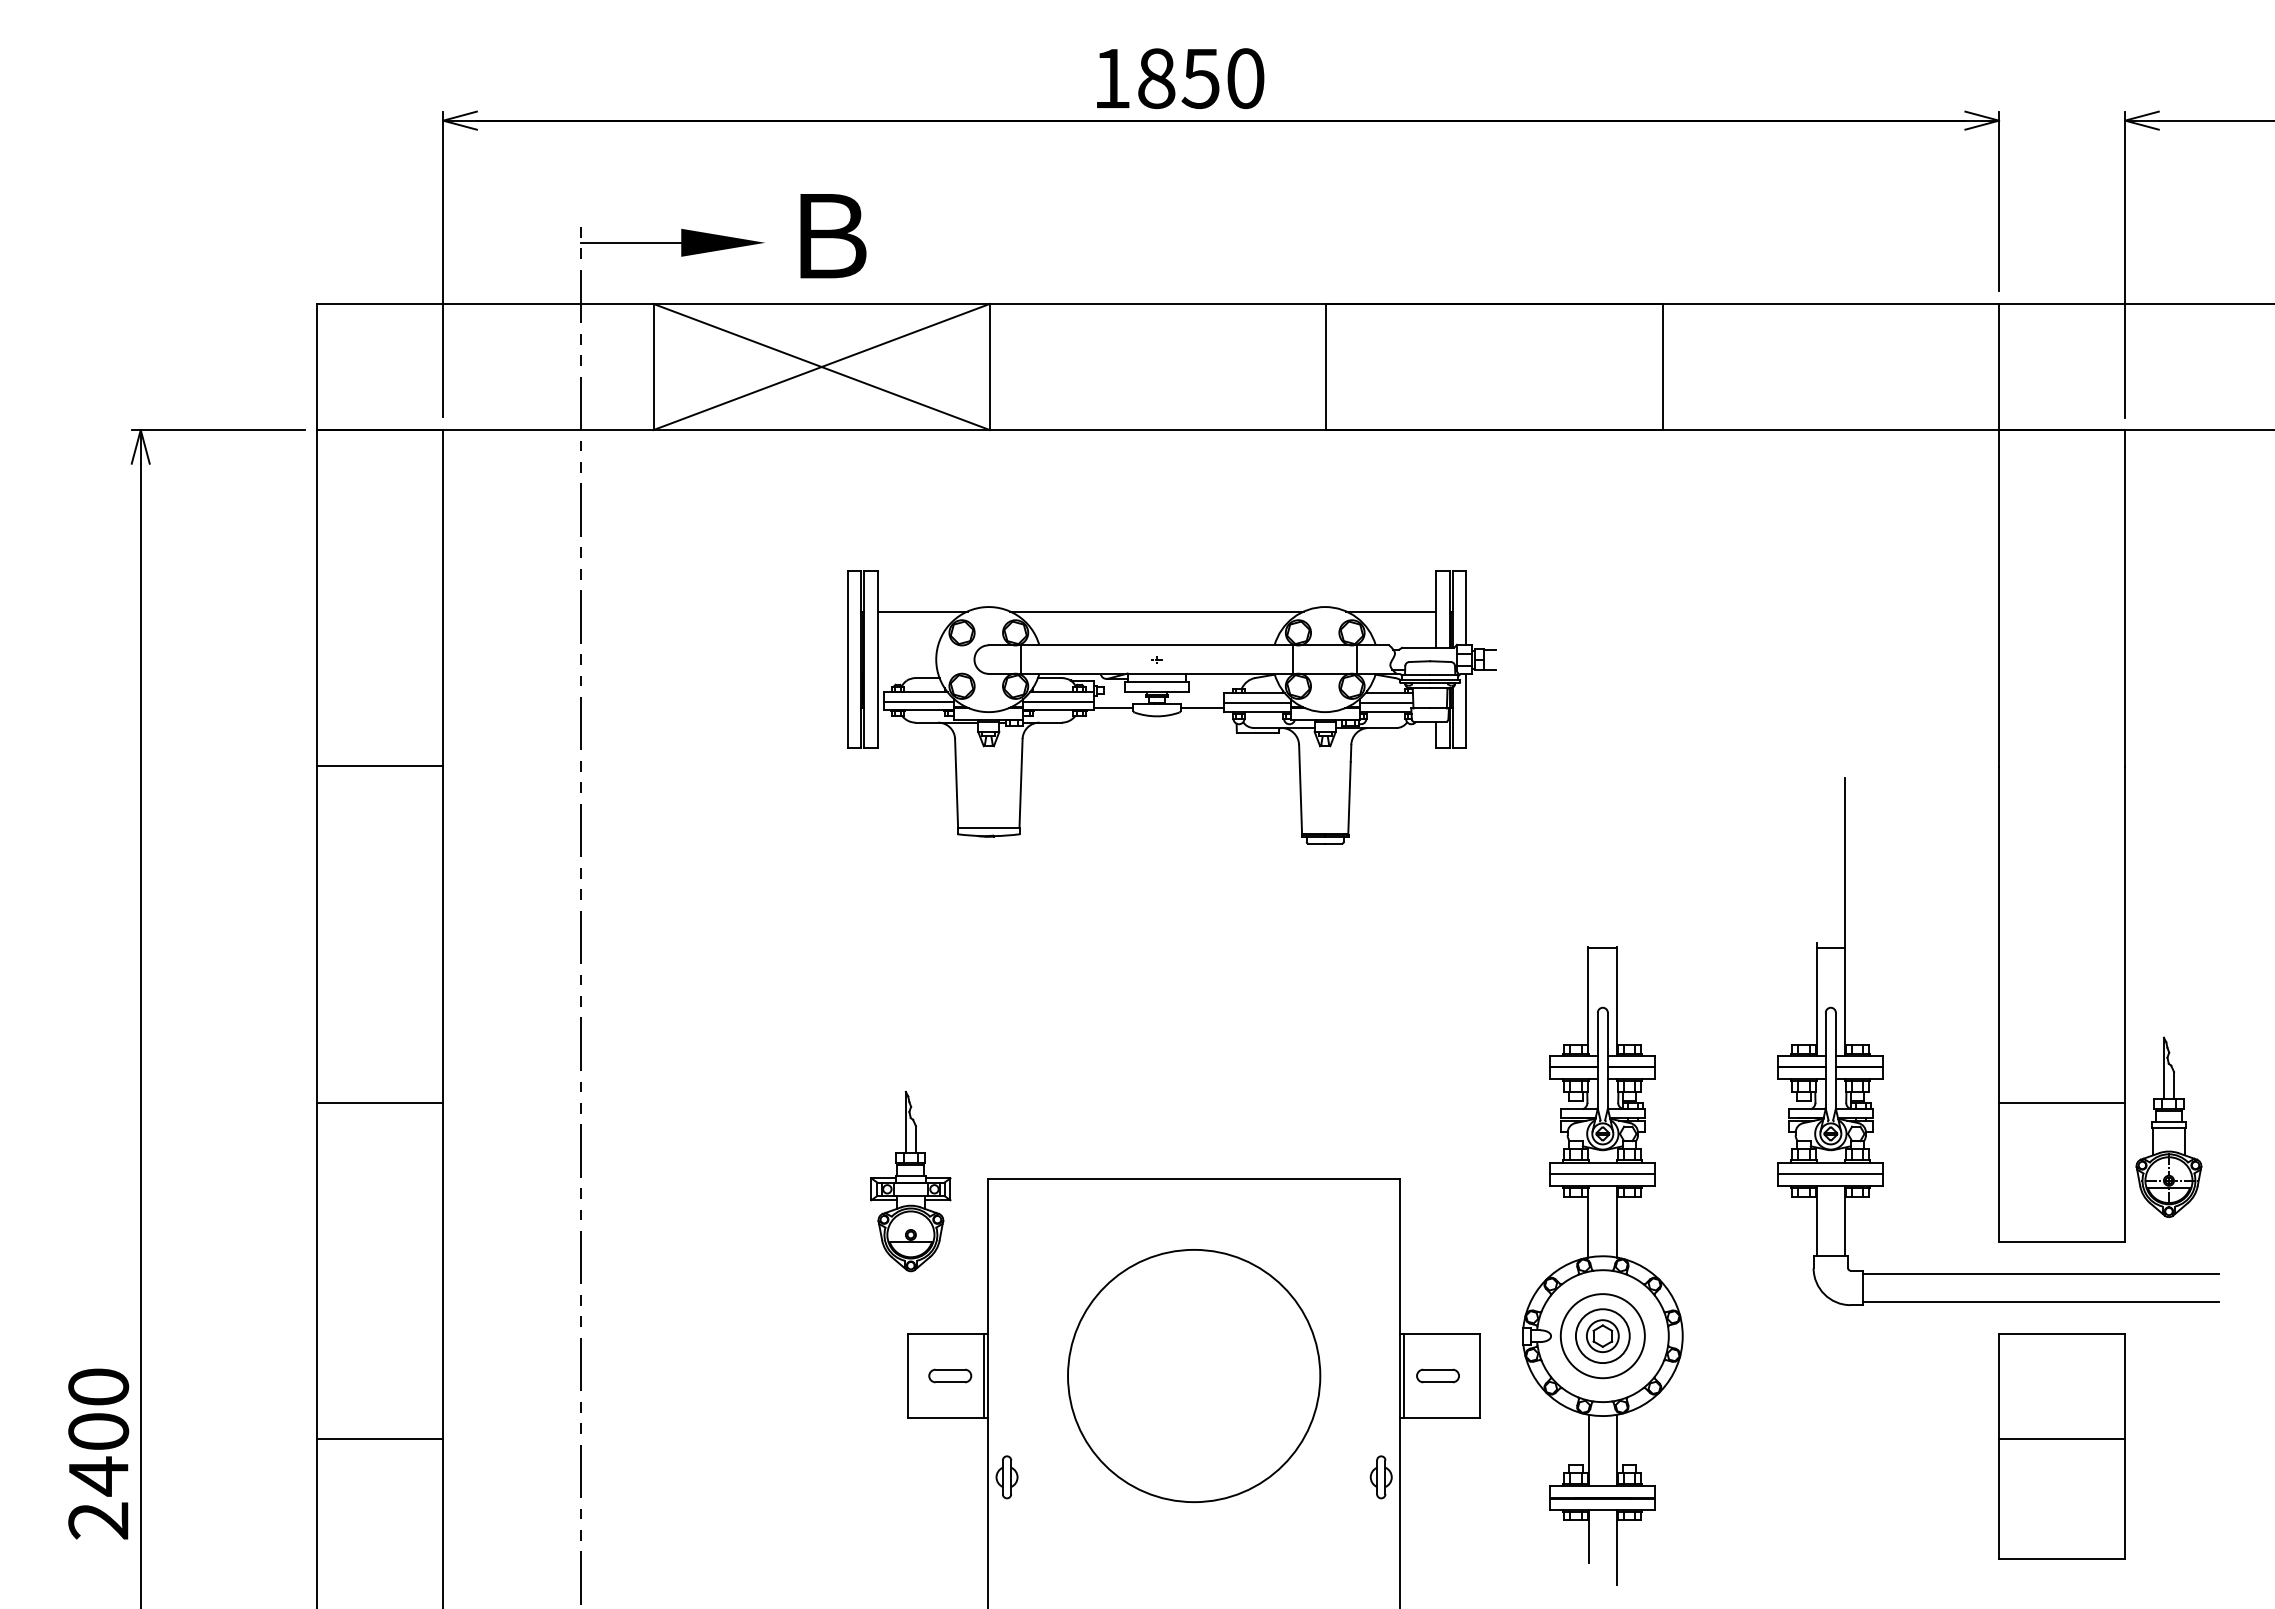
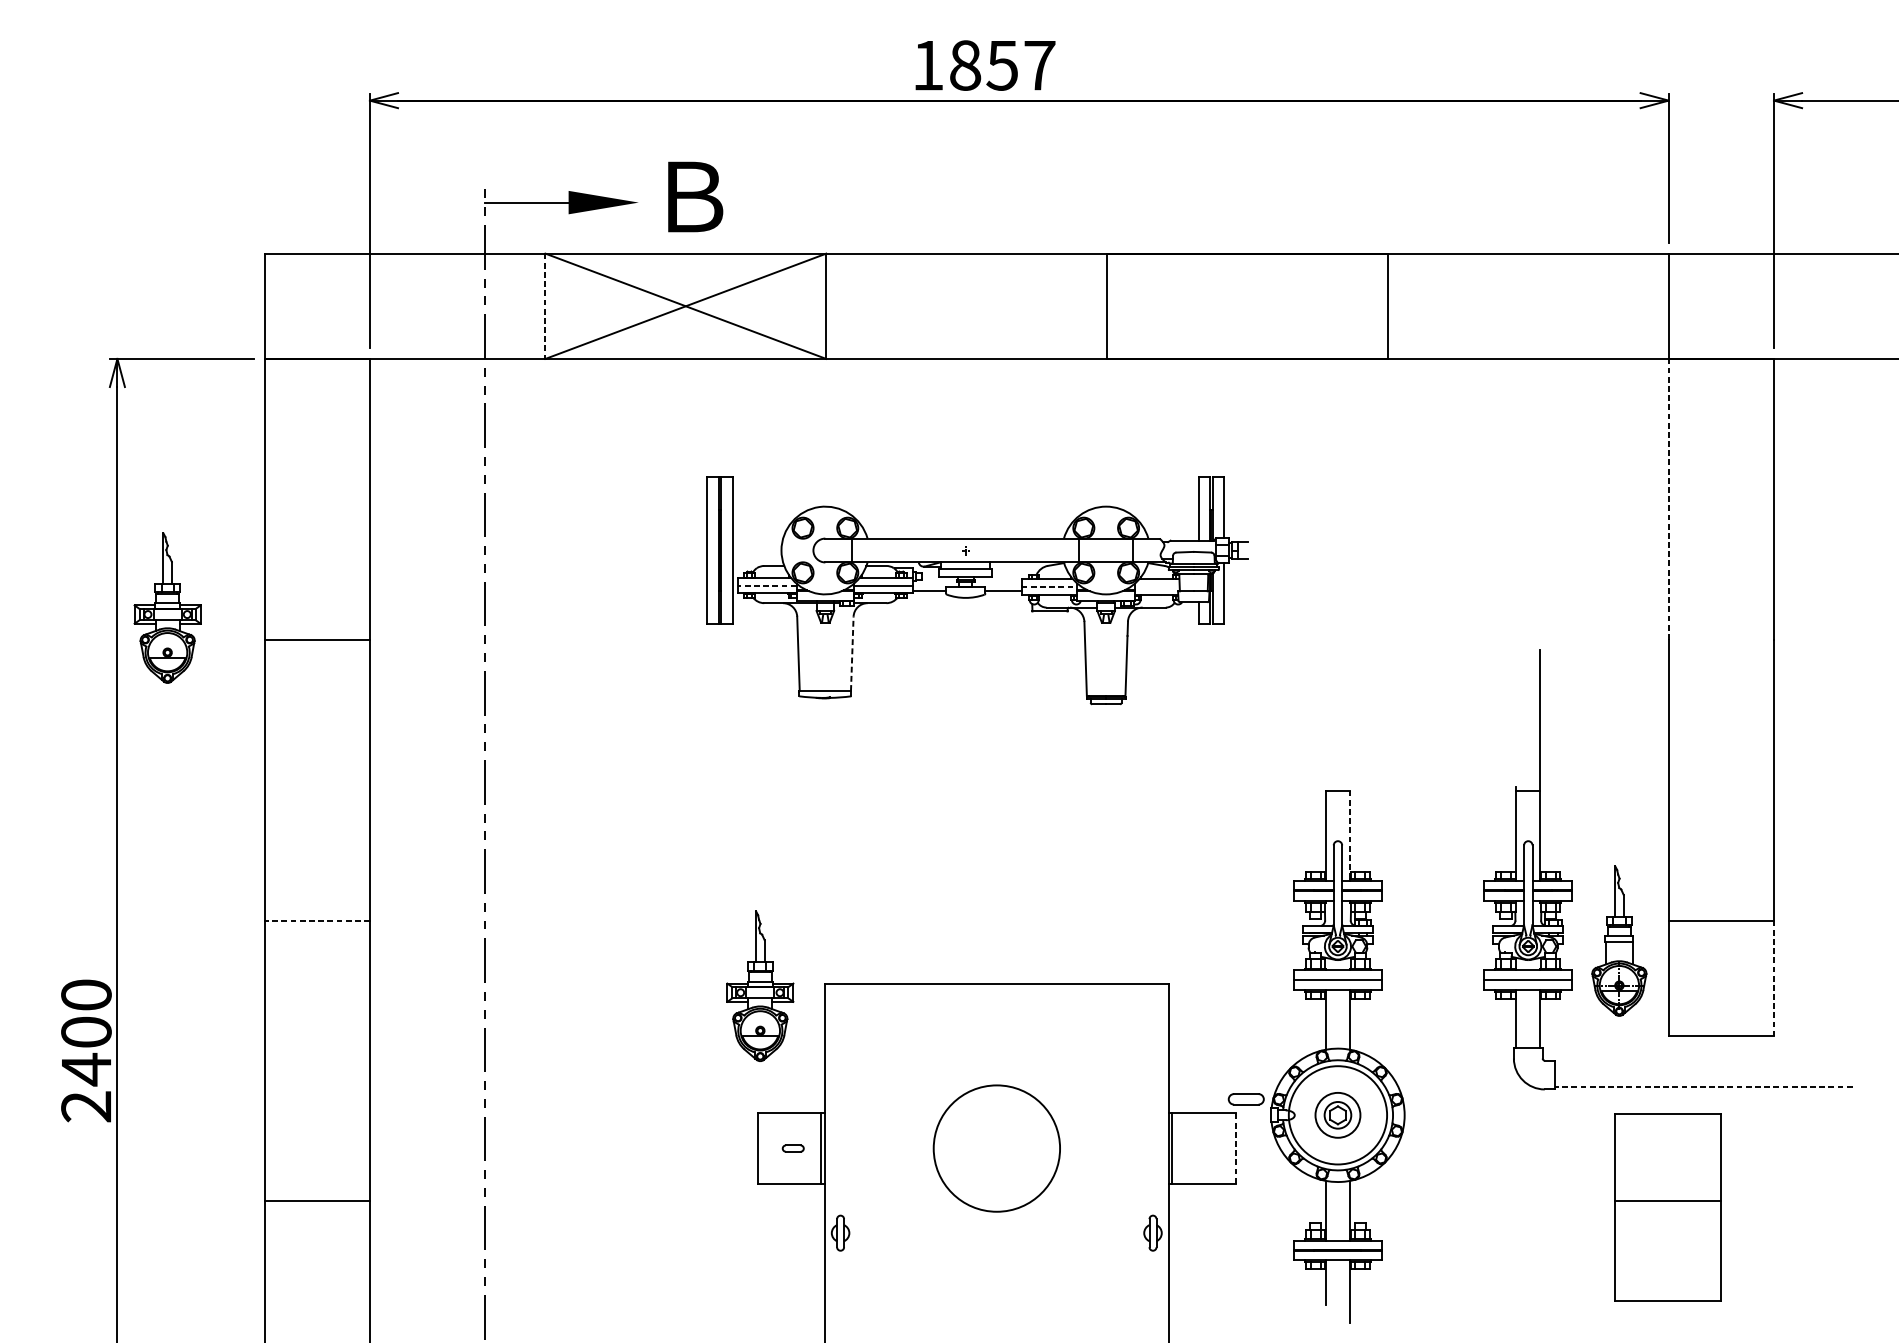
text: (1245, 78) -> (1039, 65), 1850 -> 1857
line: (653, 367) -> (545, 306), solid -> dashed
line: (1999, 597) -> (1669, 498), solid -> dashed
line: (922, 611) -> (770, 510), removed
line: (1156, 611) -> (965, 510), removed
line: (1391, 611) -> (1161, 510), removed
line: (918, 701) -> (766, 585), solid -> dashed
line: (1257, 703) -> (1049, 587), solid -> dashed
line: (1386, 703) -> (1157, 587), removed
part: (200, 728) -> (167, 608), added
line: (1021, 782) -> (852, 653), solid -> dashed
line: (1617, 1000) -> (1350, 835), solid -> dashed
line: (379, 1102) -> (316, 920), solid -> dashed
part: (2168, 1126) -> (1619, 940), moved
line: (2125, 1172) -> (1774, 978), solid -> dashed
line: (2040, 1273) -> (1703, 1063), removed
line: (2040, 1302) -> (1703, 1087), solid -> dashed
circle: (1602, 1336) -> (1337, 1115), size x1.4
part: (950, 1375) -> (793, 1148), size x0.6
circle: (1194, 1375) -> (997, 1148), size x0.6
part: (1437, 1375) -> (1245, 1098), moved
line: (1480, 1376) -> (1235, 1149), solid -> dashed
part: (2061, 1446) -> (1667, 1207), moved
text: (98, 1453) -> (86, 1050), moved

